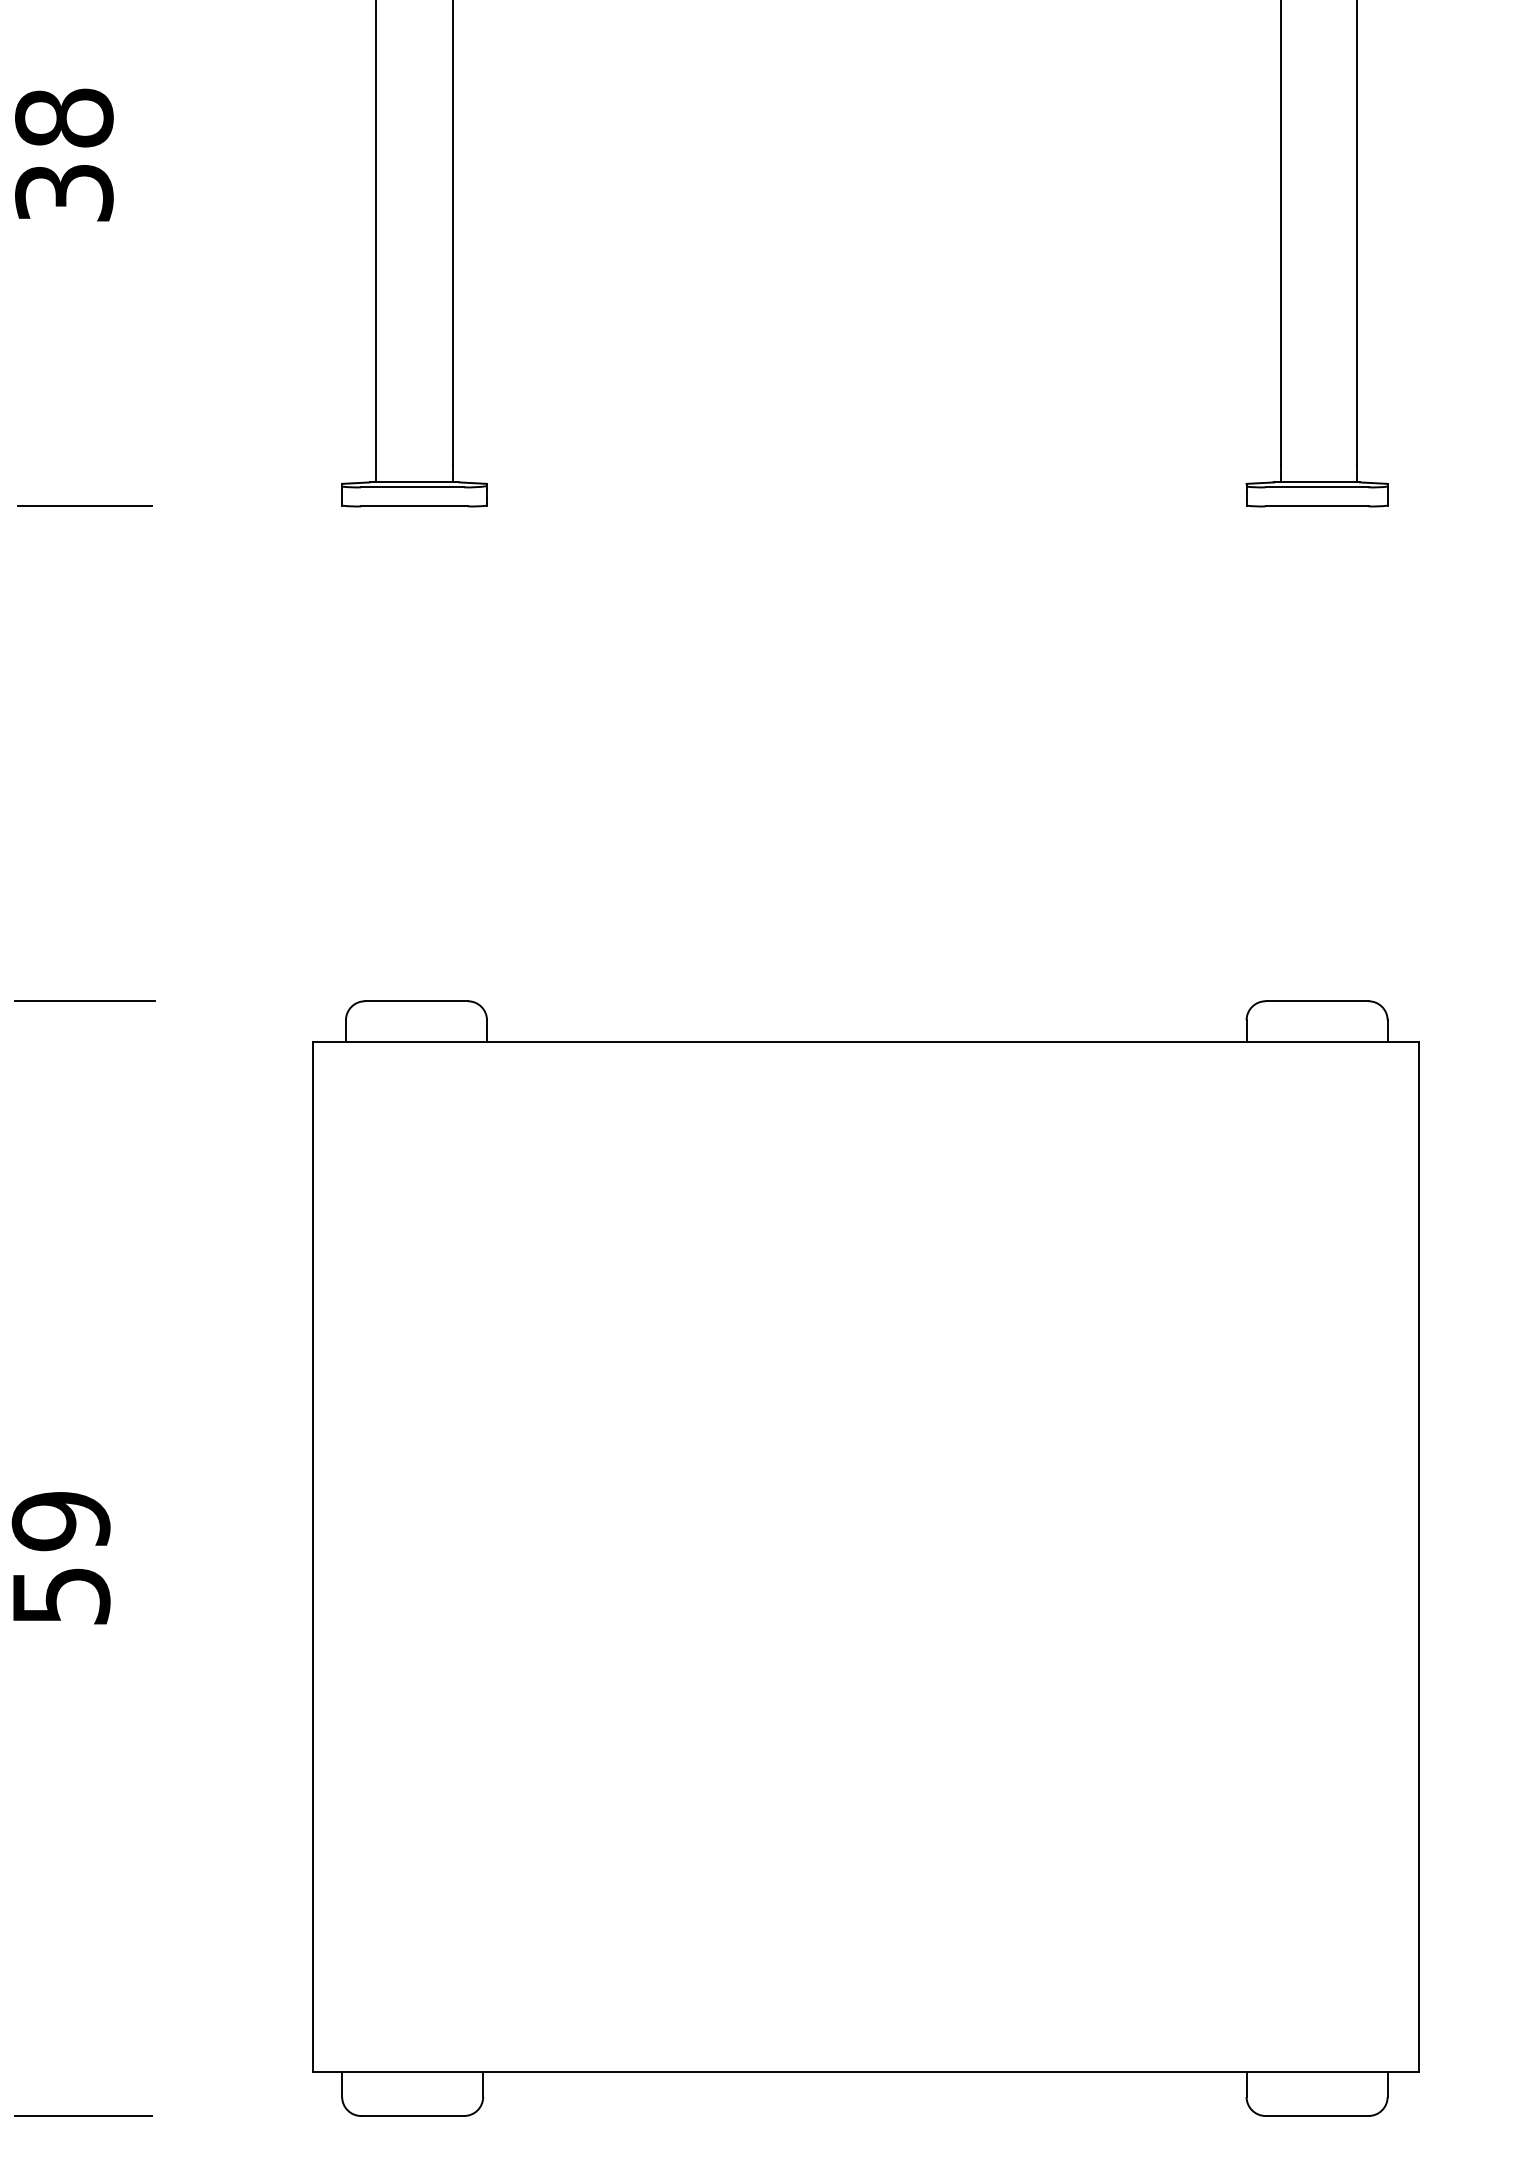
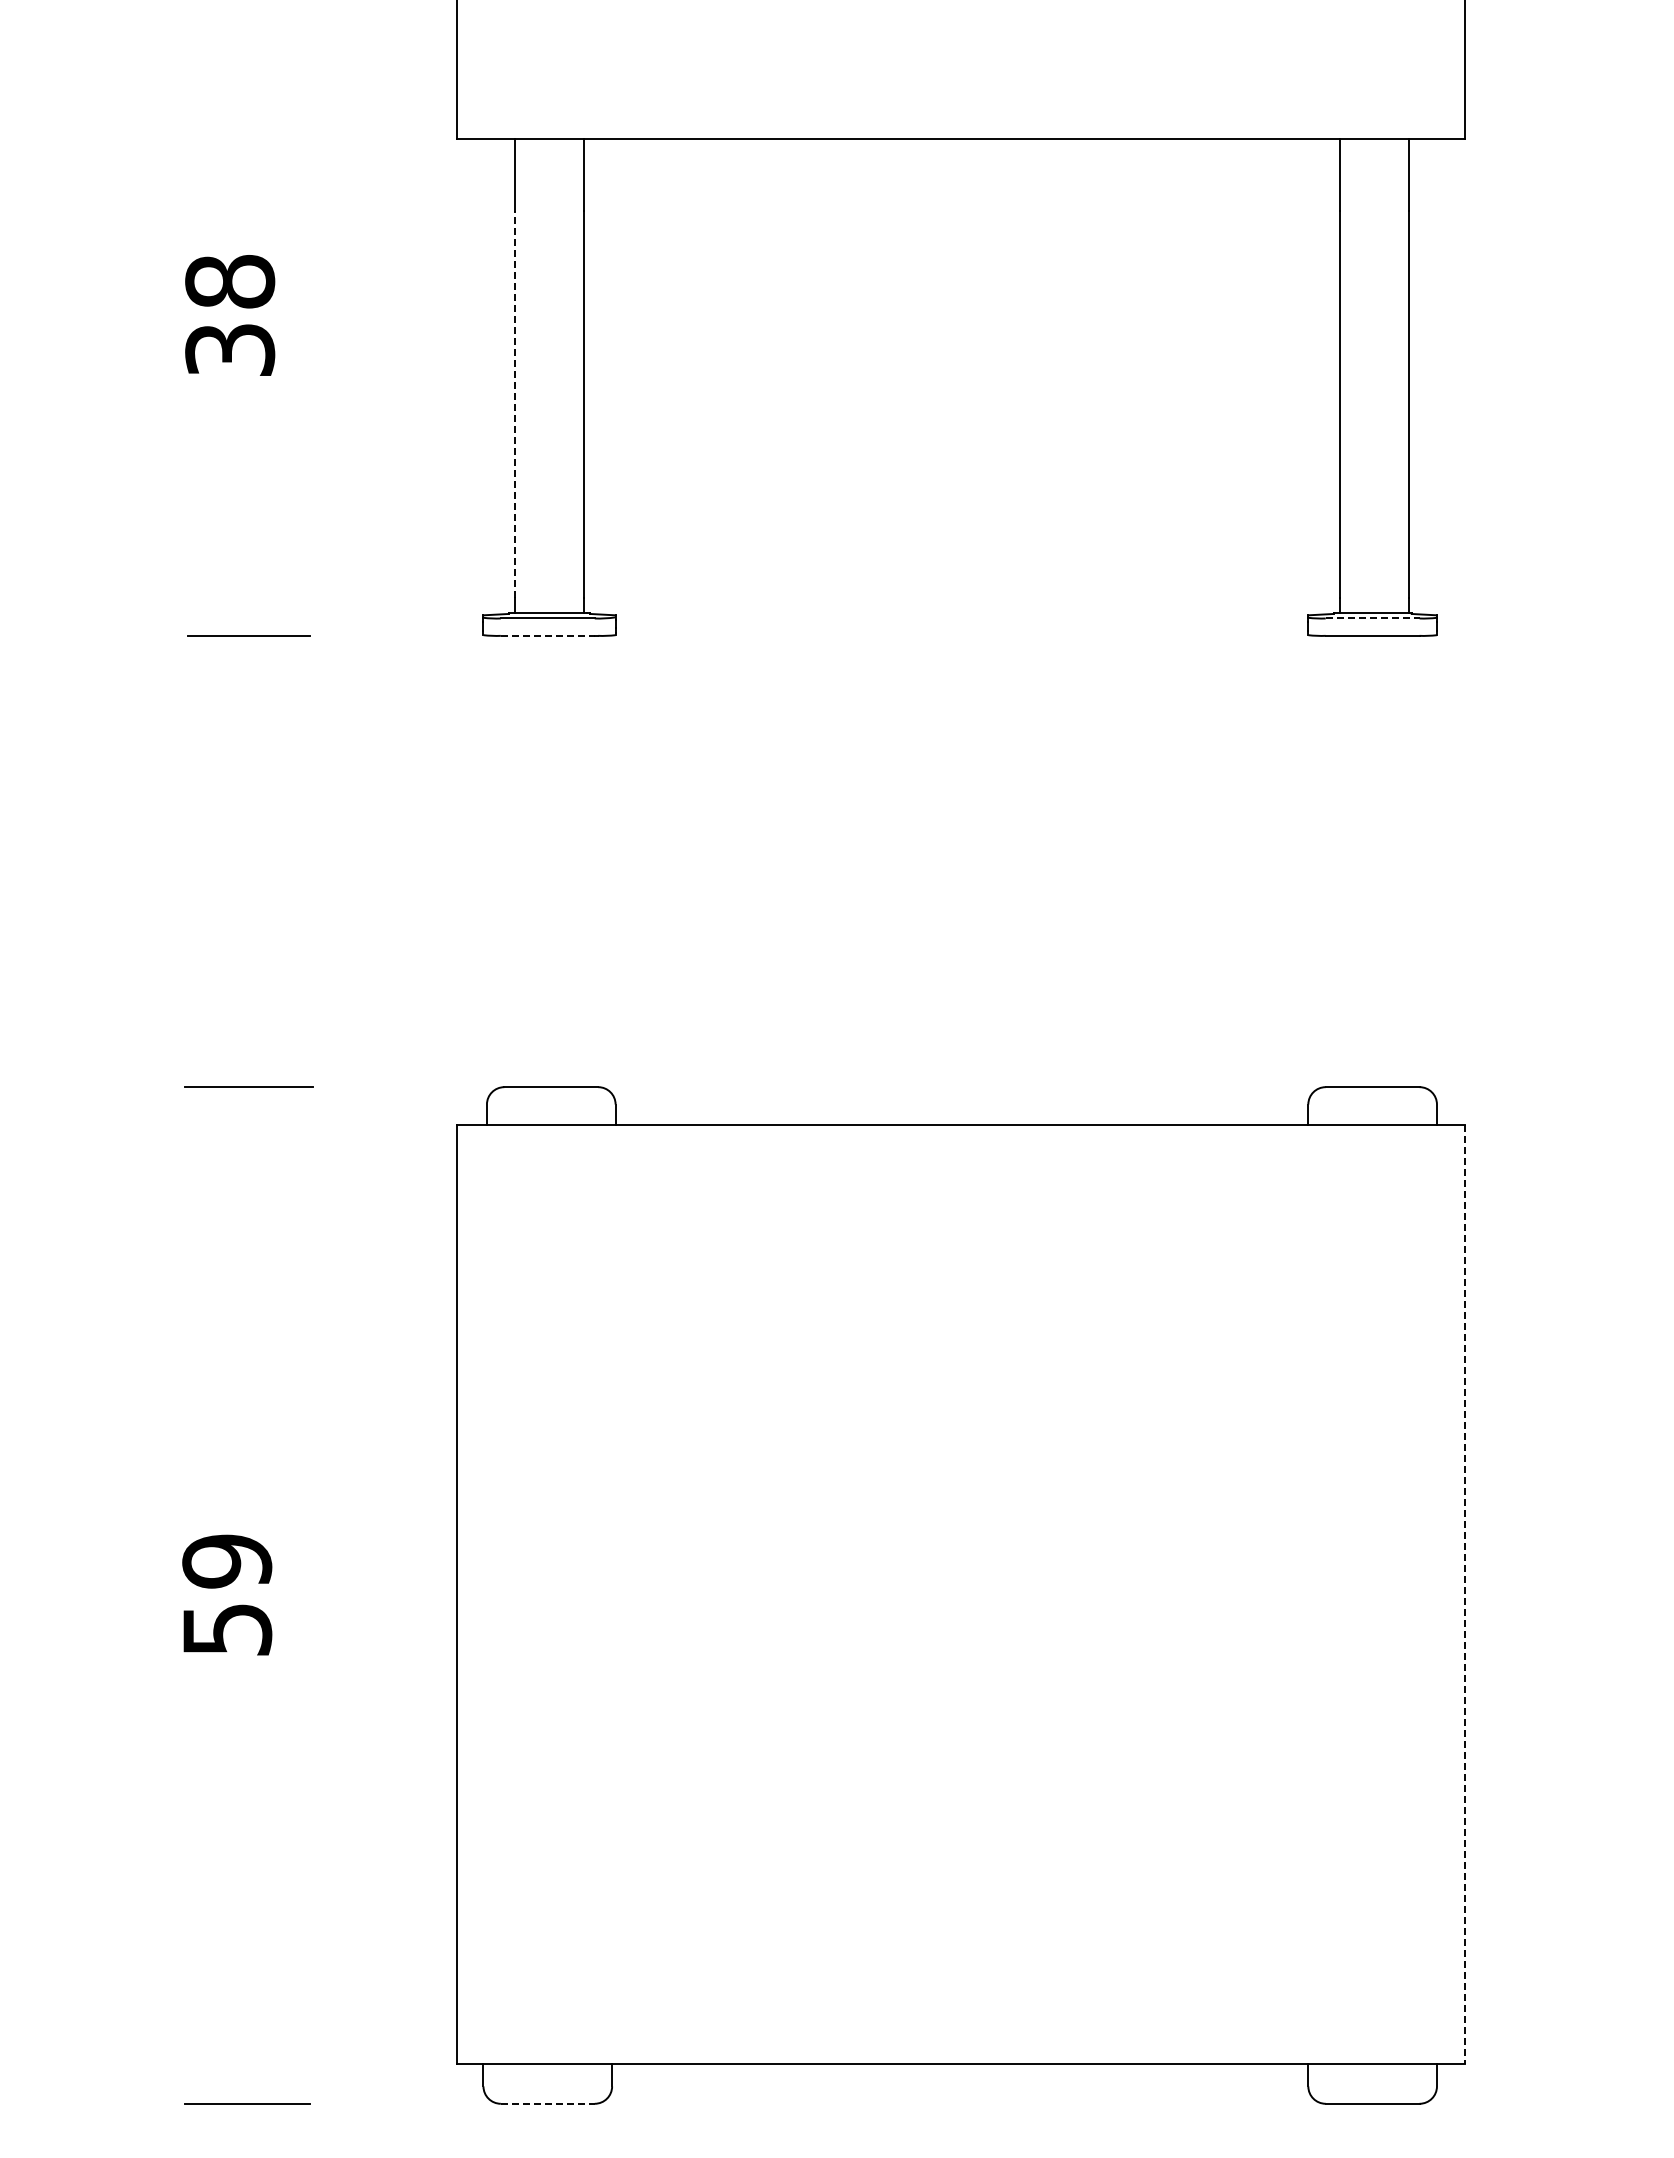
line: (376, 251) -> (514, 403), solid -> dashed
line: (1316, 487) -> (1372, 618), solid -> dashed
line: (412, 506) -> (547, 635), solid -> dashed
line: (1418, 1557) -> (1465, 1594), solid -> dashed
line: (412, 2115) -> (547, 2103), solid -> dashed

